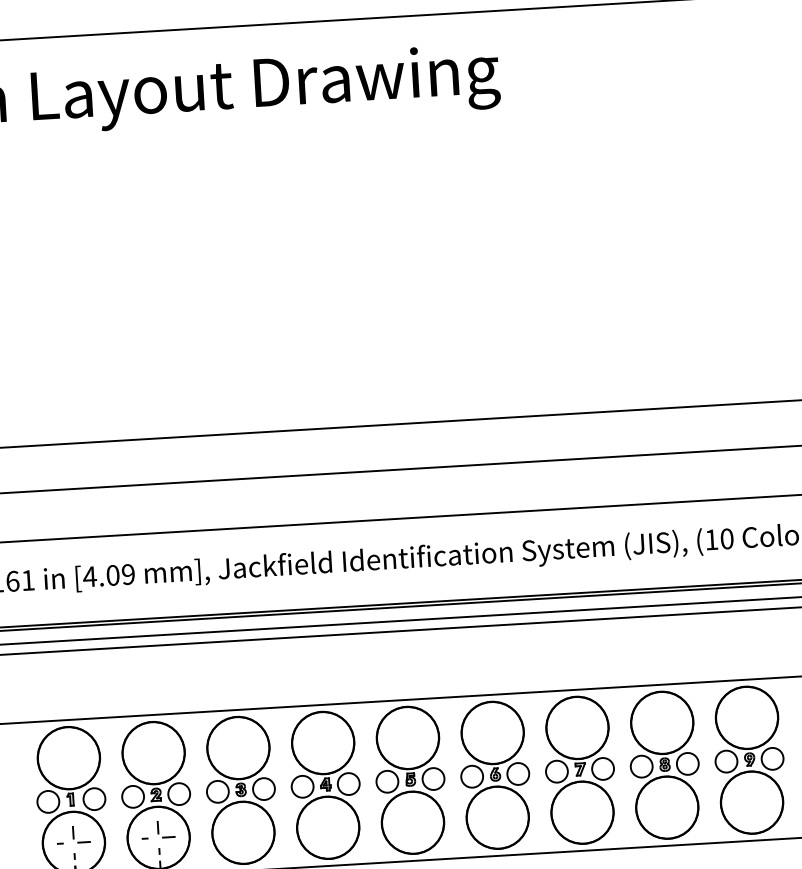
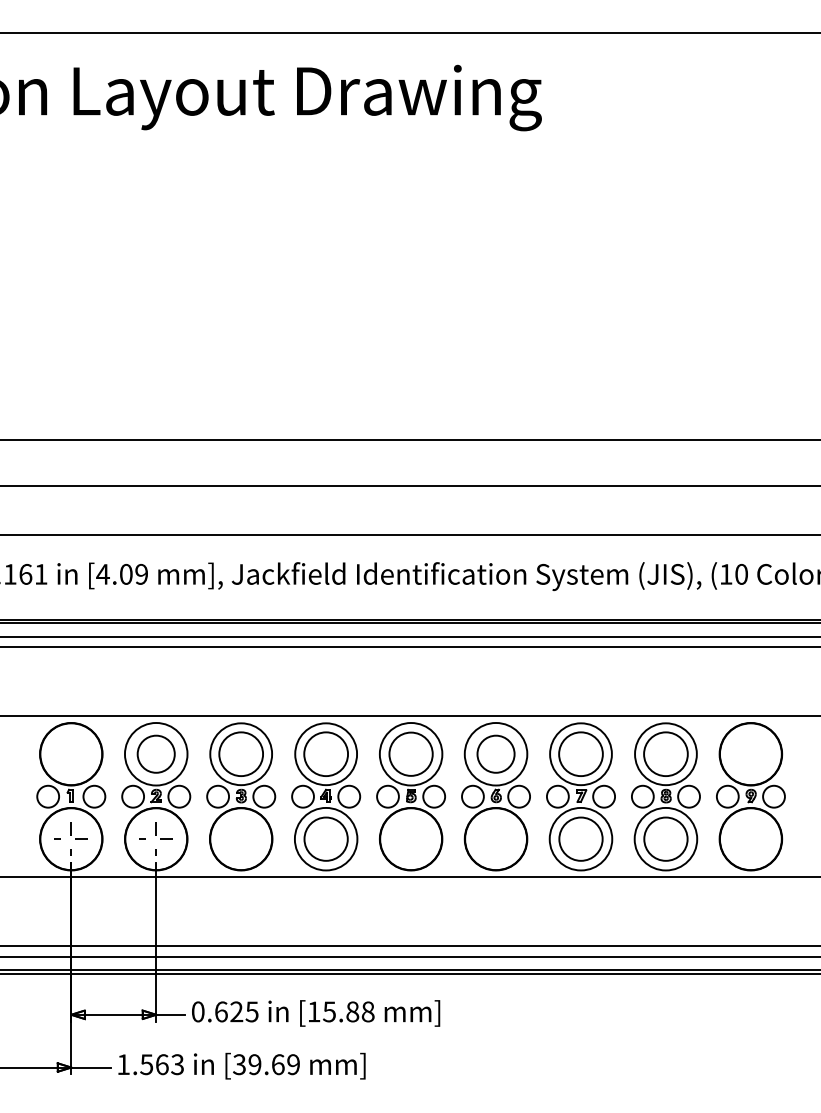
circle: (661, 722) -> (665, 753), size x0.7
circle: (576, 727) -> (580, 753), size x0.7
circle: (492, 733) -> (495, 754), size x0.6
circle: (408, 738) -> (411, 754), size x0.7
circle: (322, 742) -> (325, 753), size x0.7
circle: (237, 747) -> (240, 753), size x0.7
circle: (153, 753) -> (156, 754), size x0.6
circle: (666, 807) -> (665, 839), size x0.7
circle: (582, 813) -> (580, 839), size x0.7
circle: (328, 828) -> (326, 839), size x0.7

